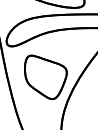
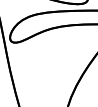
part: (45, 77) -> (48, 73), removed

